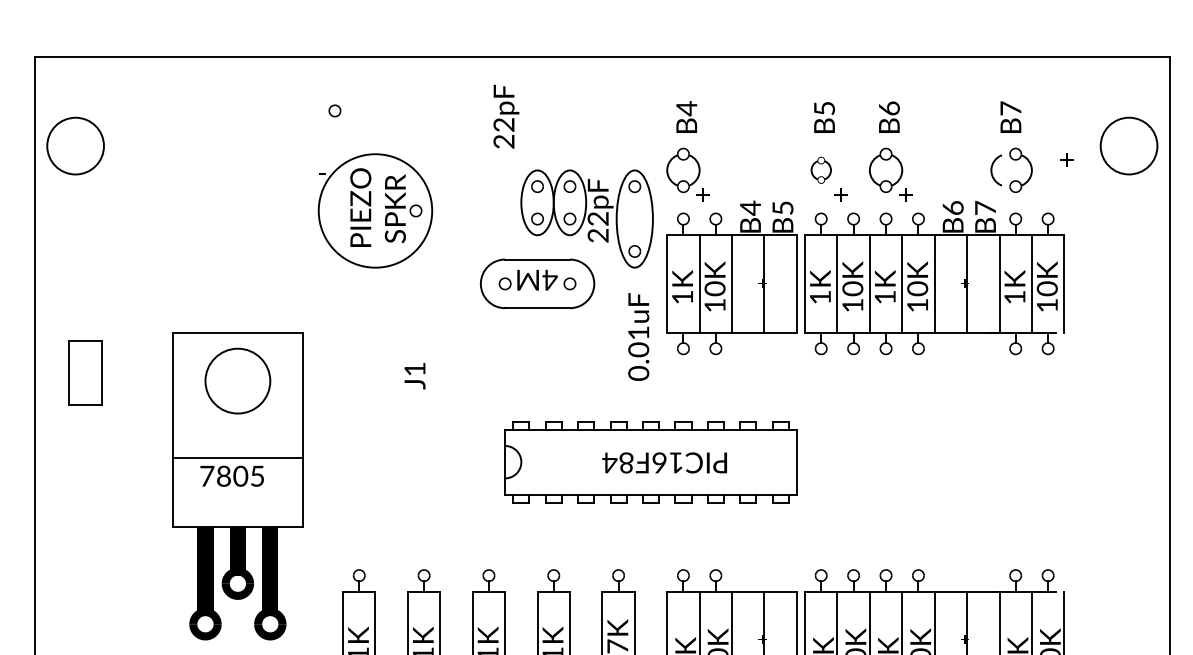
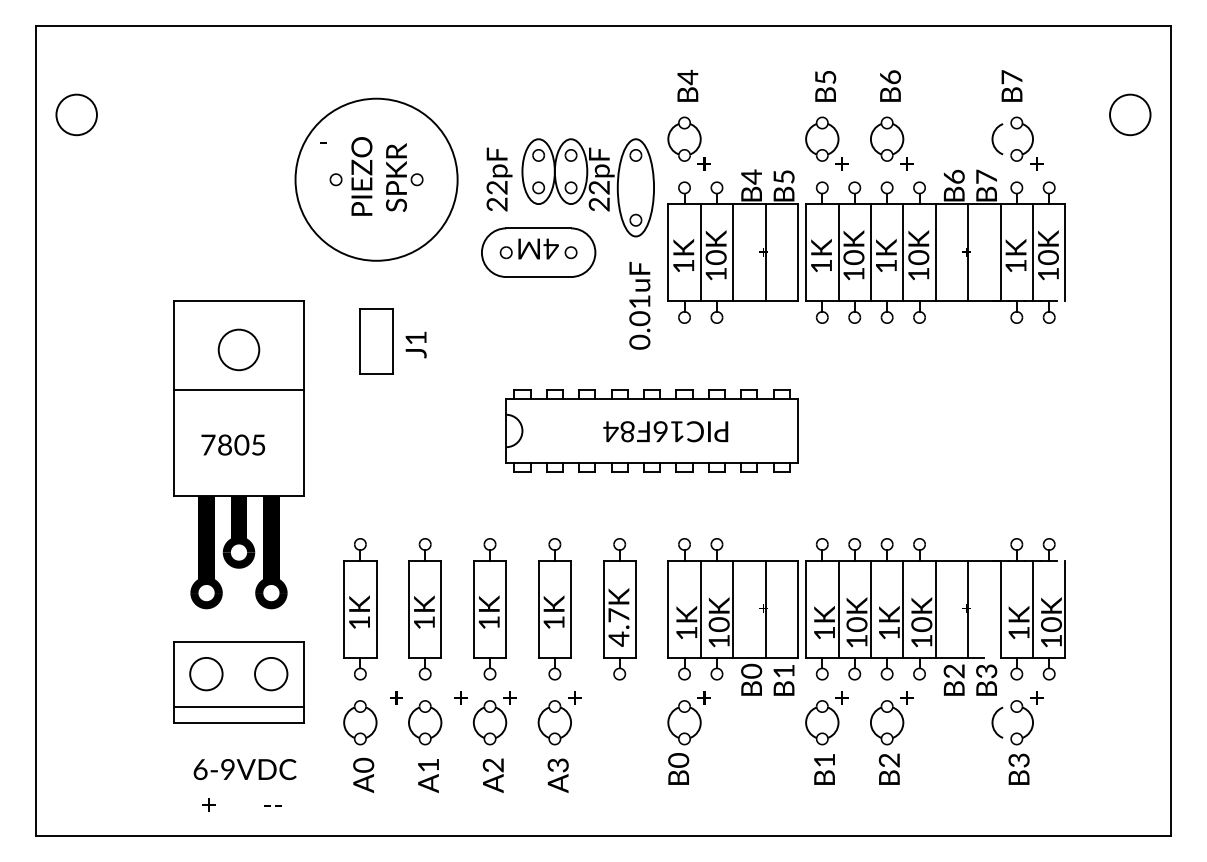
part: (334, 110) -> (335, 179), moved
text: (506, 116) -> (499, 179), moved
circle: (75, 145) -> (76, 114), size x0.71
circle: (1129, 145) -> (1130, 114), size x0.71
text: (1066, 159) -> (1036, 163), moved
part: (821, 169) -> (822, 138), size x1.67
circle: (375, 210) -> (376, 179), size x1.43
part: (85, 372) -> (376, 341), moved
circle: (237, 380) -> (238, 349), size x0.62
line: (237, 457) -> (238, 390), moved

